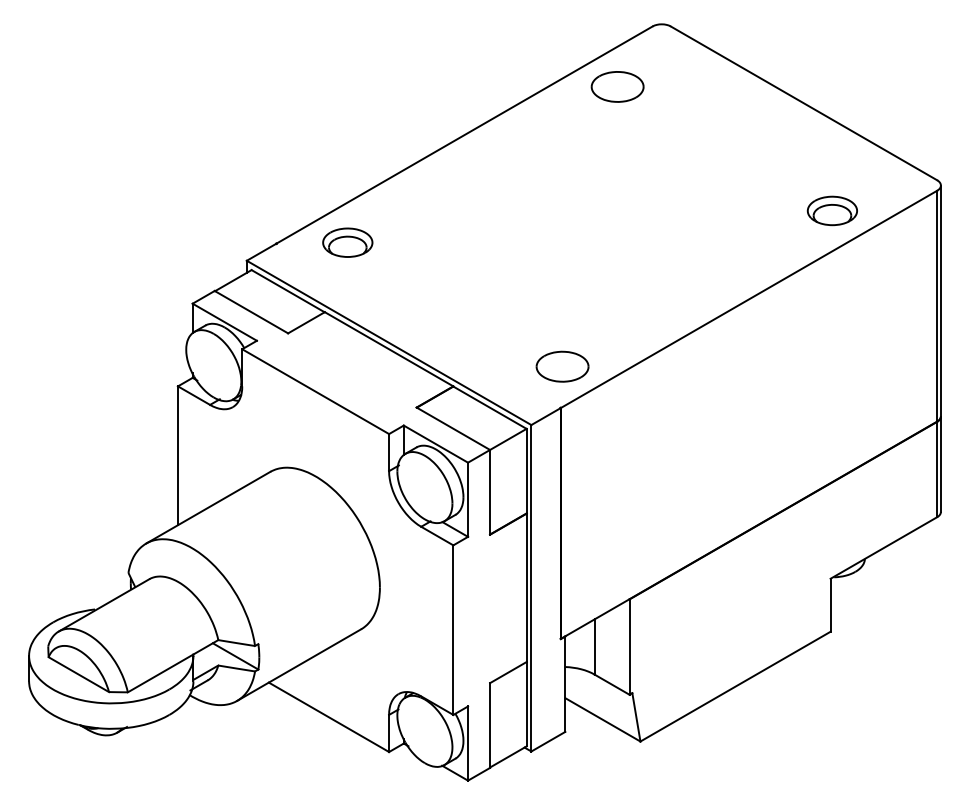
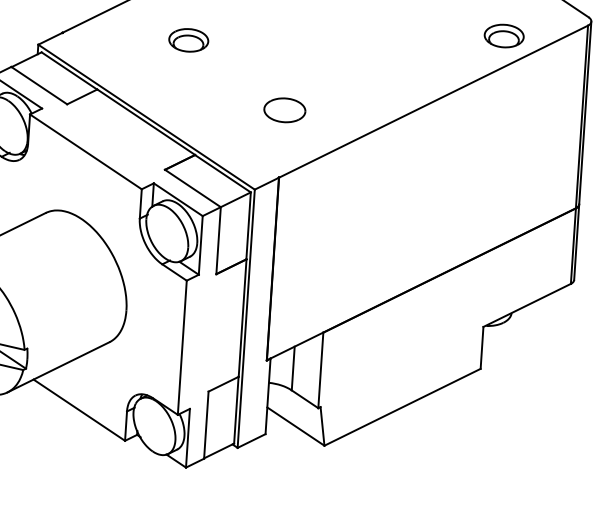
part: (347, 242) -> (188, 40), moved
part: (562, 366) -> (284, 110), moved

